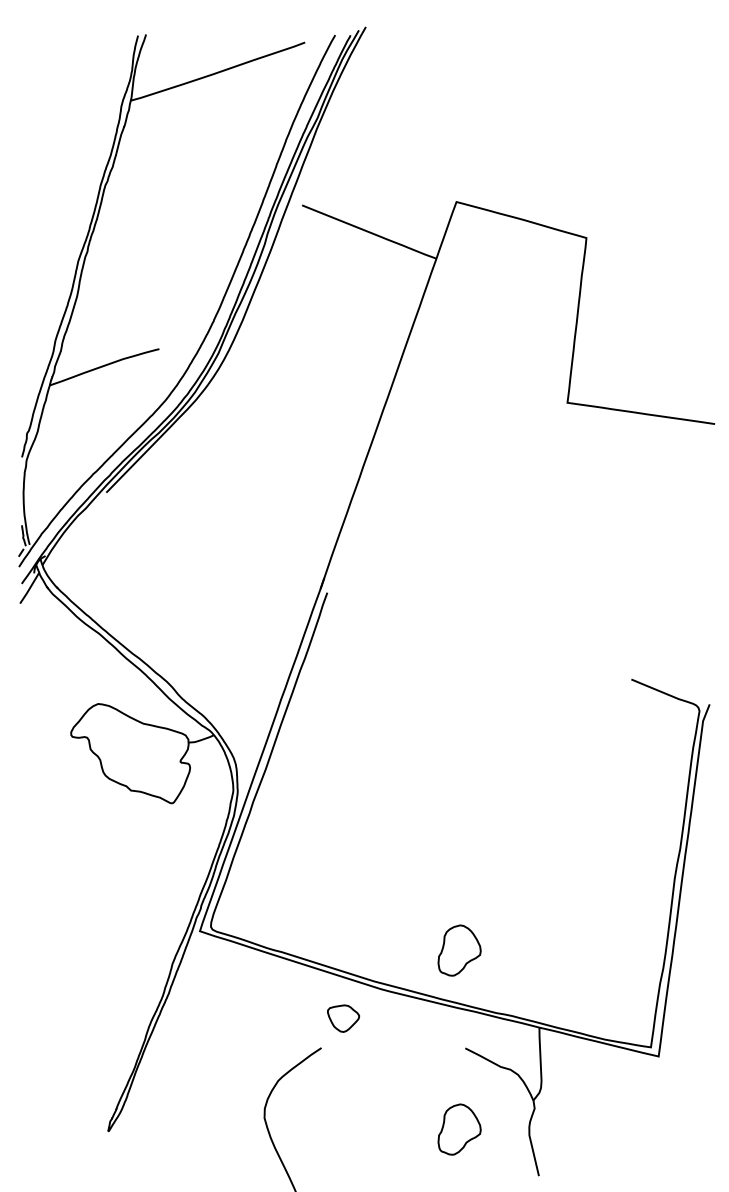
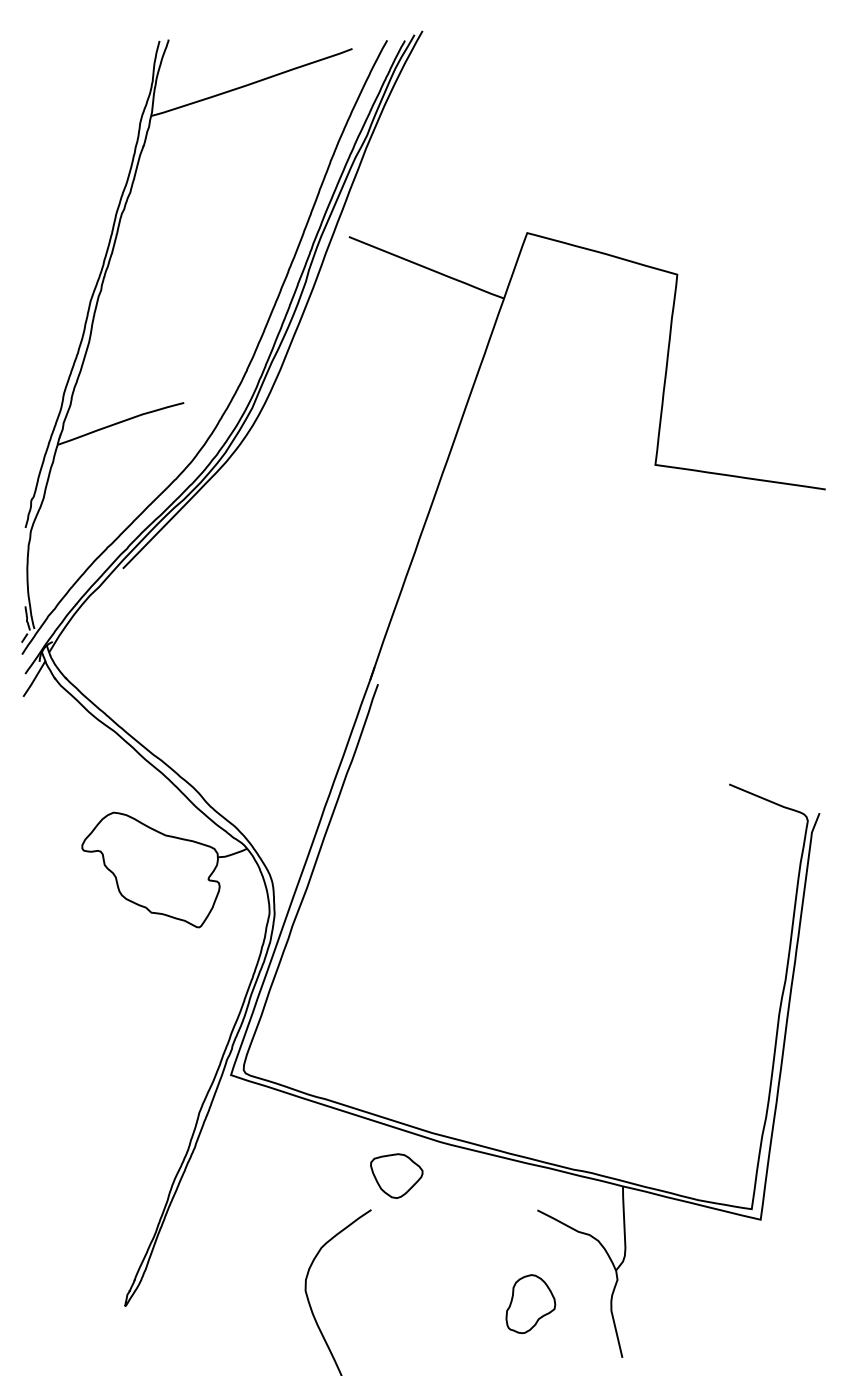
part: (459, 950) -> (530, 1097), removed
part: (343, 1018) -> (396, 1175), size x1.43

